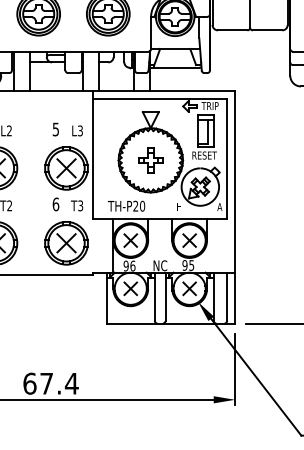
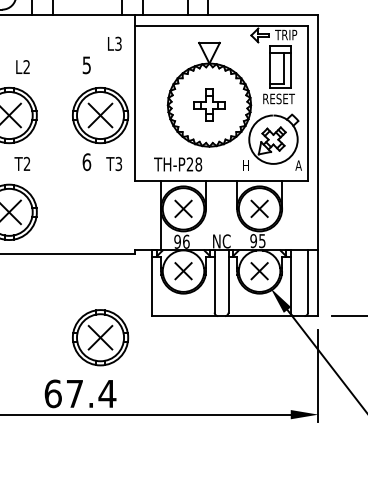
text: (77, 130) -> (114, 43), moved
text: (142, 206) -> (198, 164), TH-P20 -> TH-P28
part: (66, 243) -> (100, 338), moved

